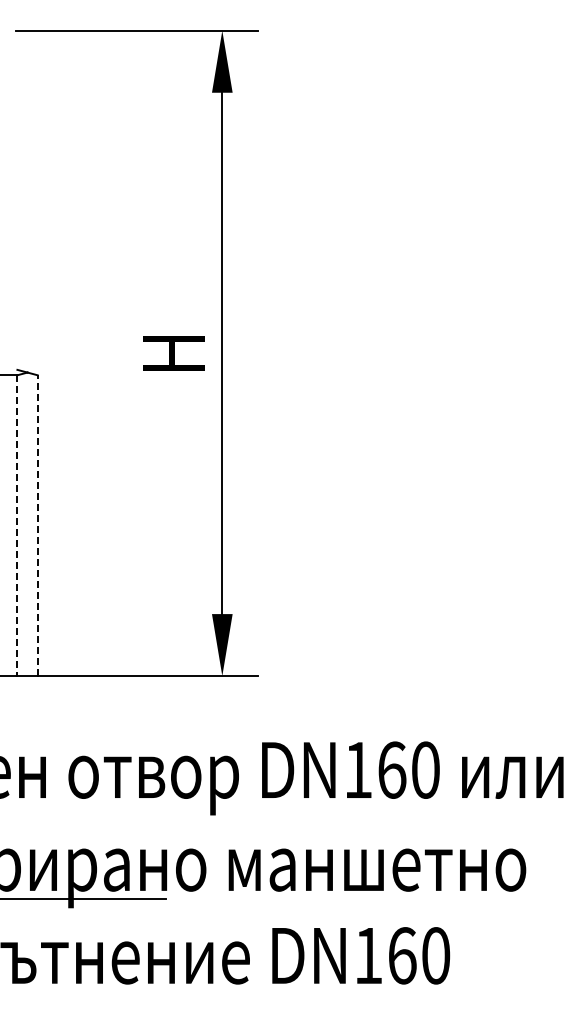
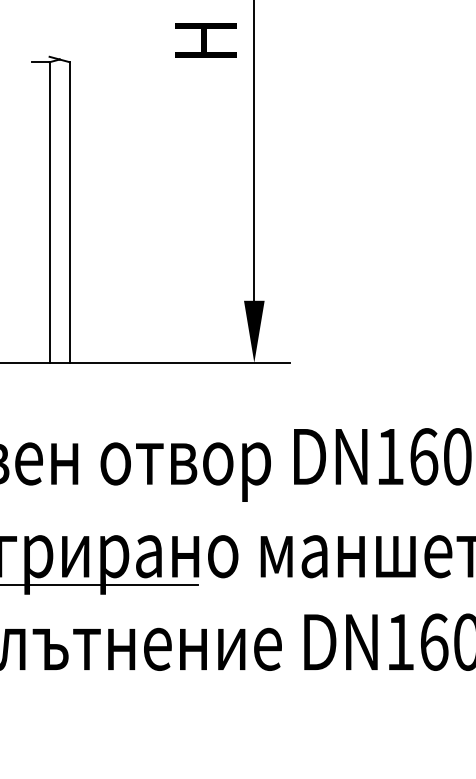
line: (37, 525) -> (69, 212), dashed -> solid
line: (17, 526) -> (49, 213), dashed -> solid

